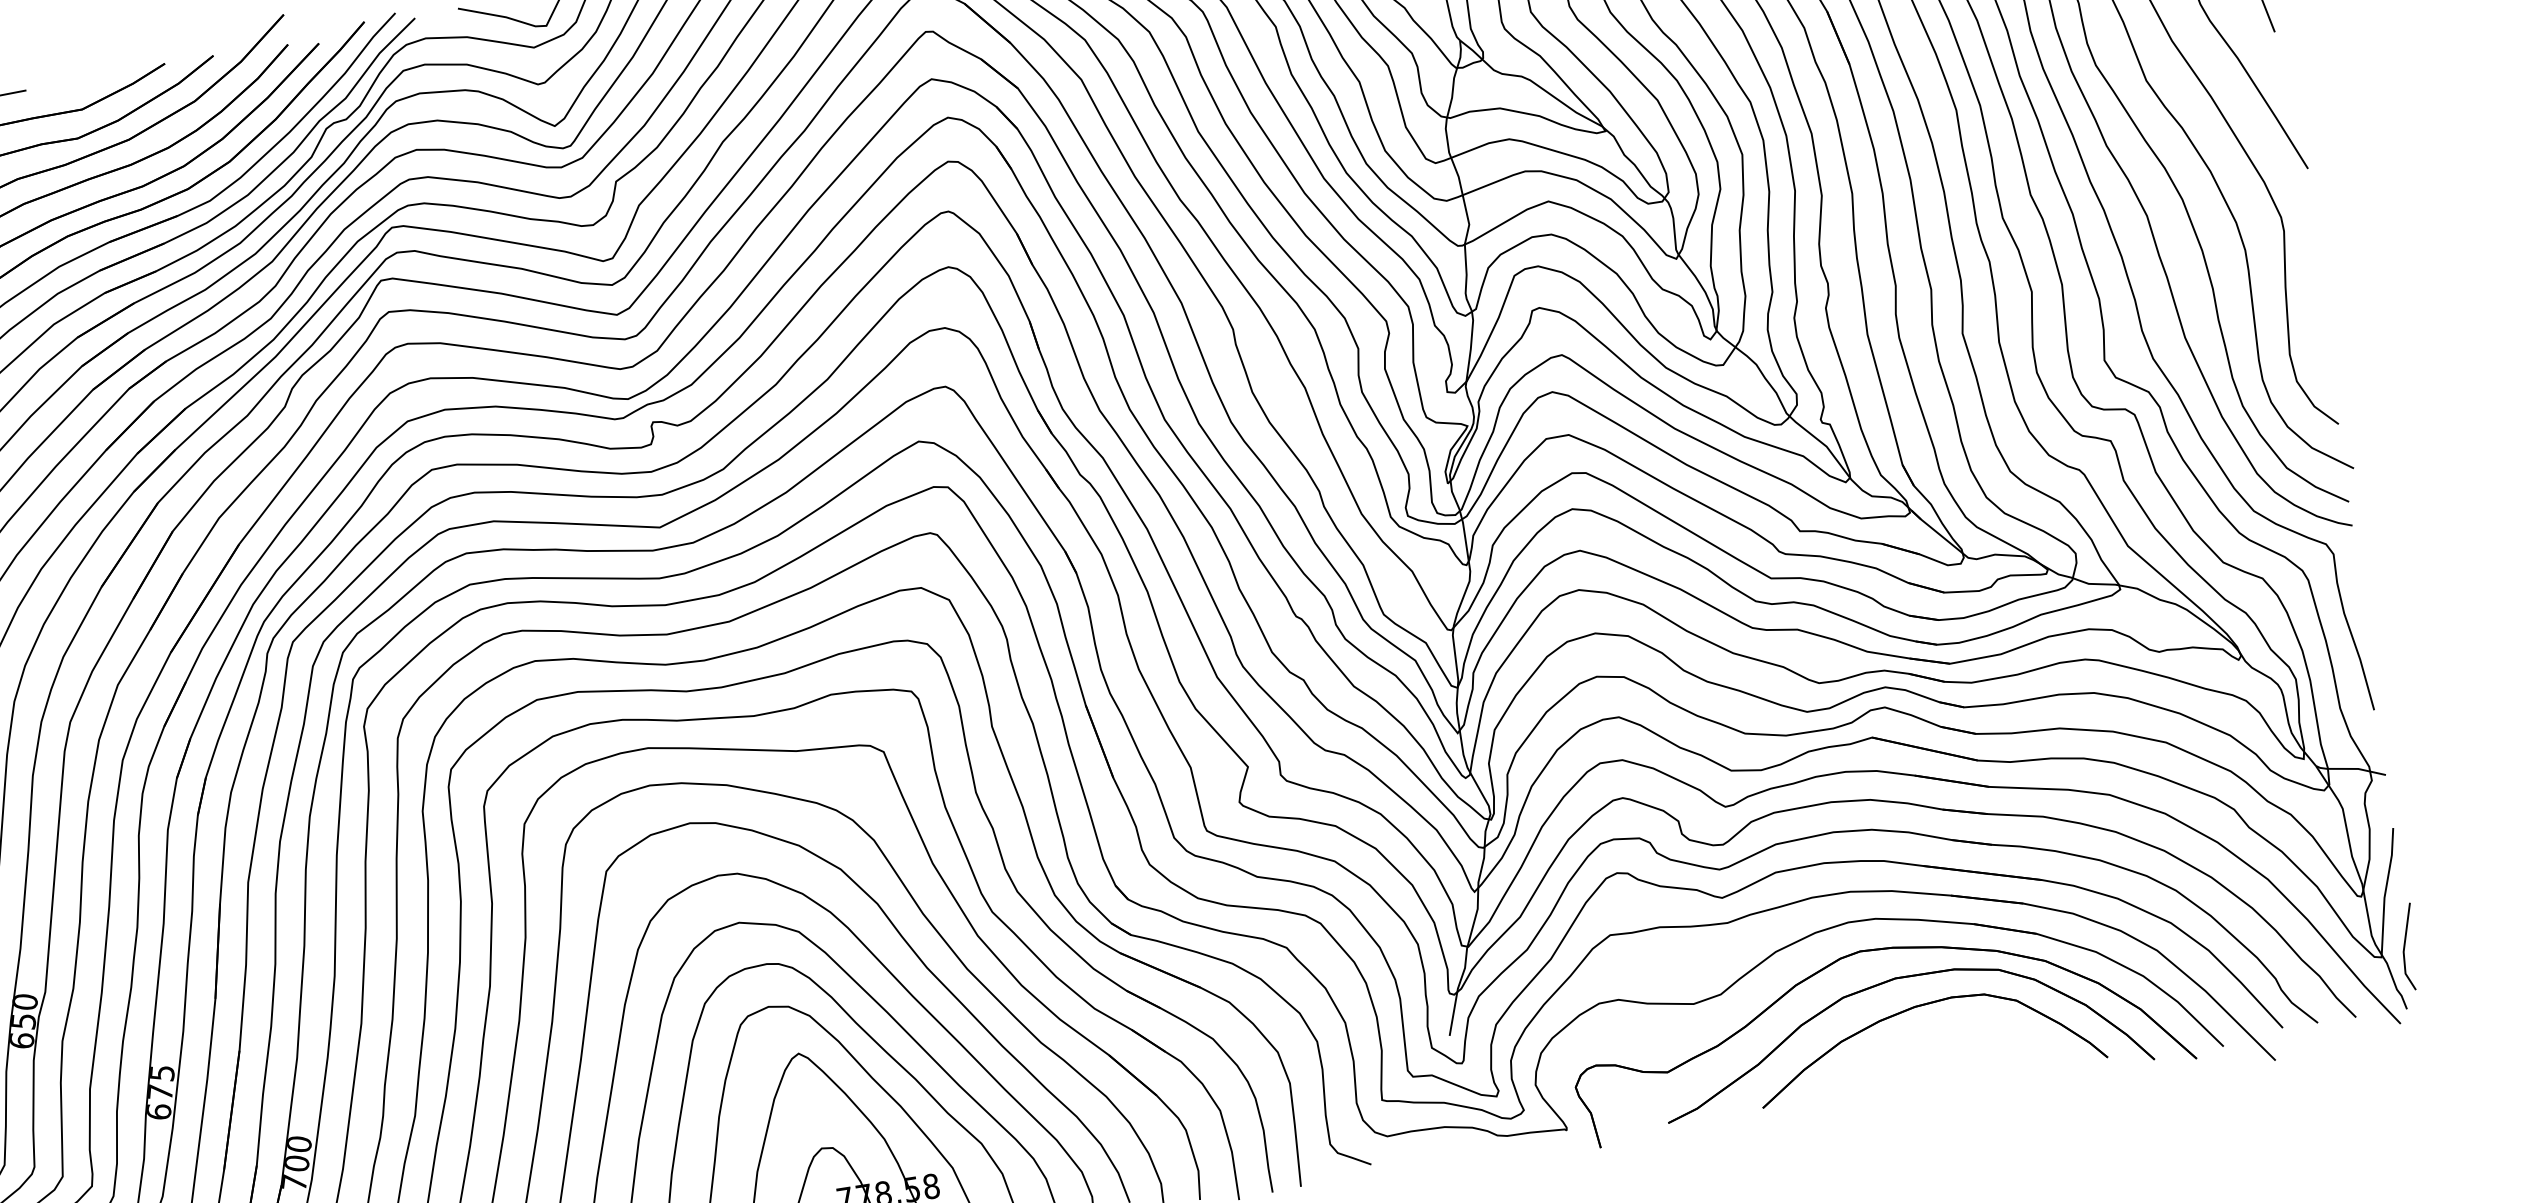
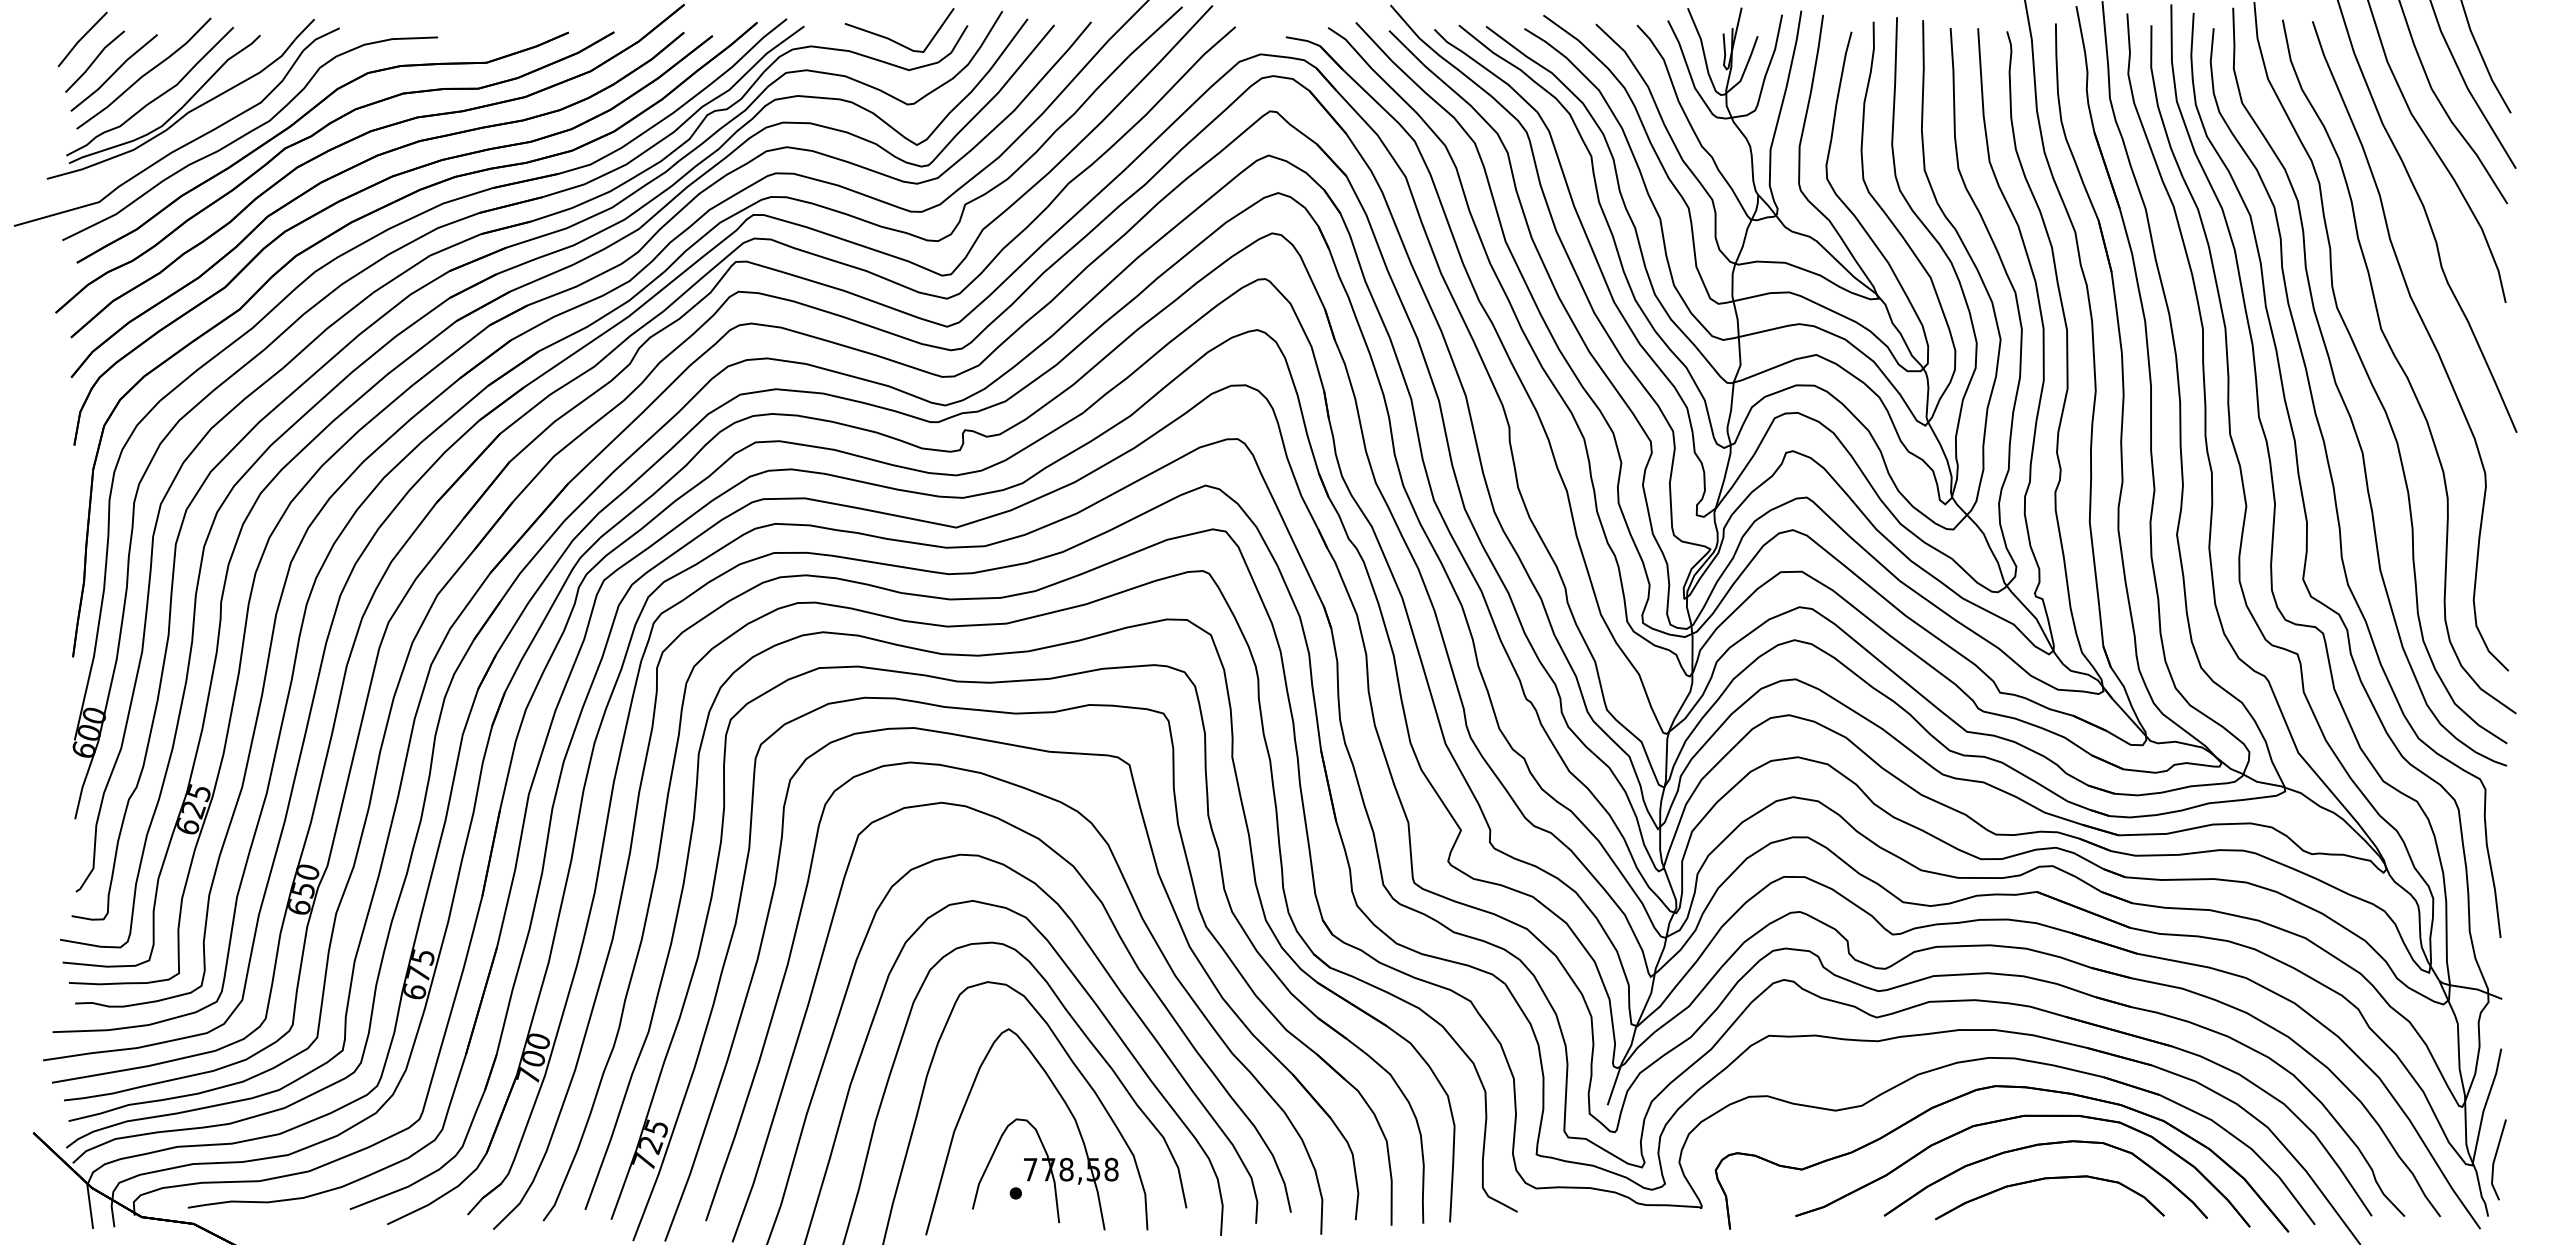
part: (1933, 1042) -> (2049, 1179), added

